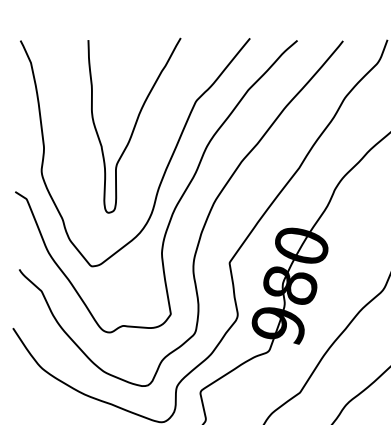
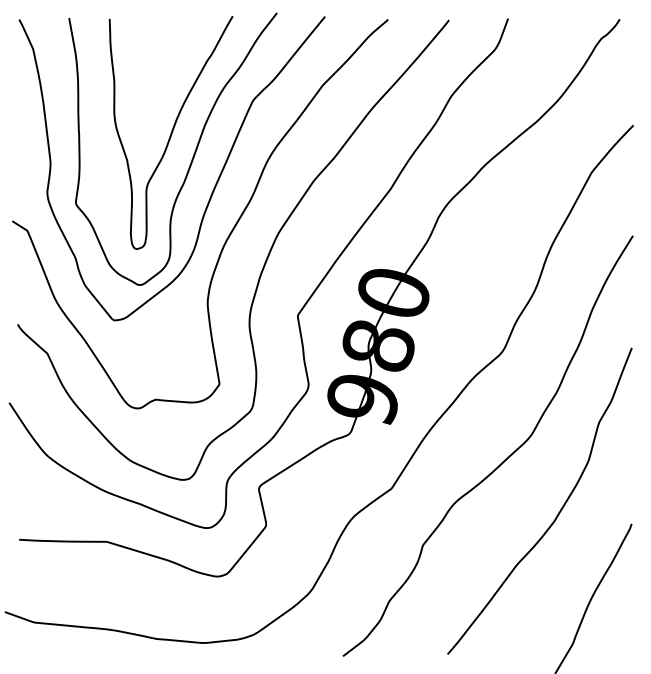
curve: (150, 143) -> (192, 156), added

